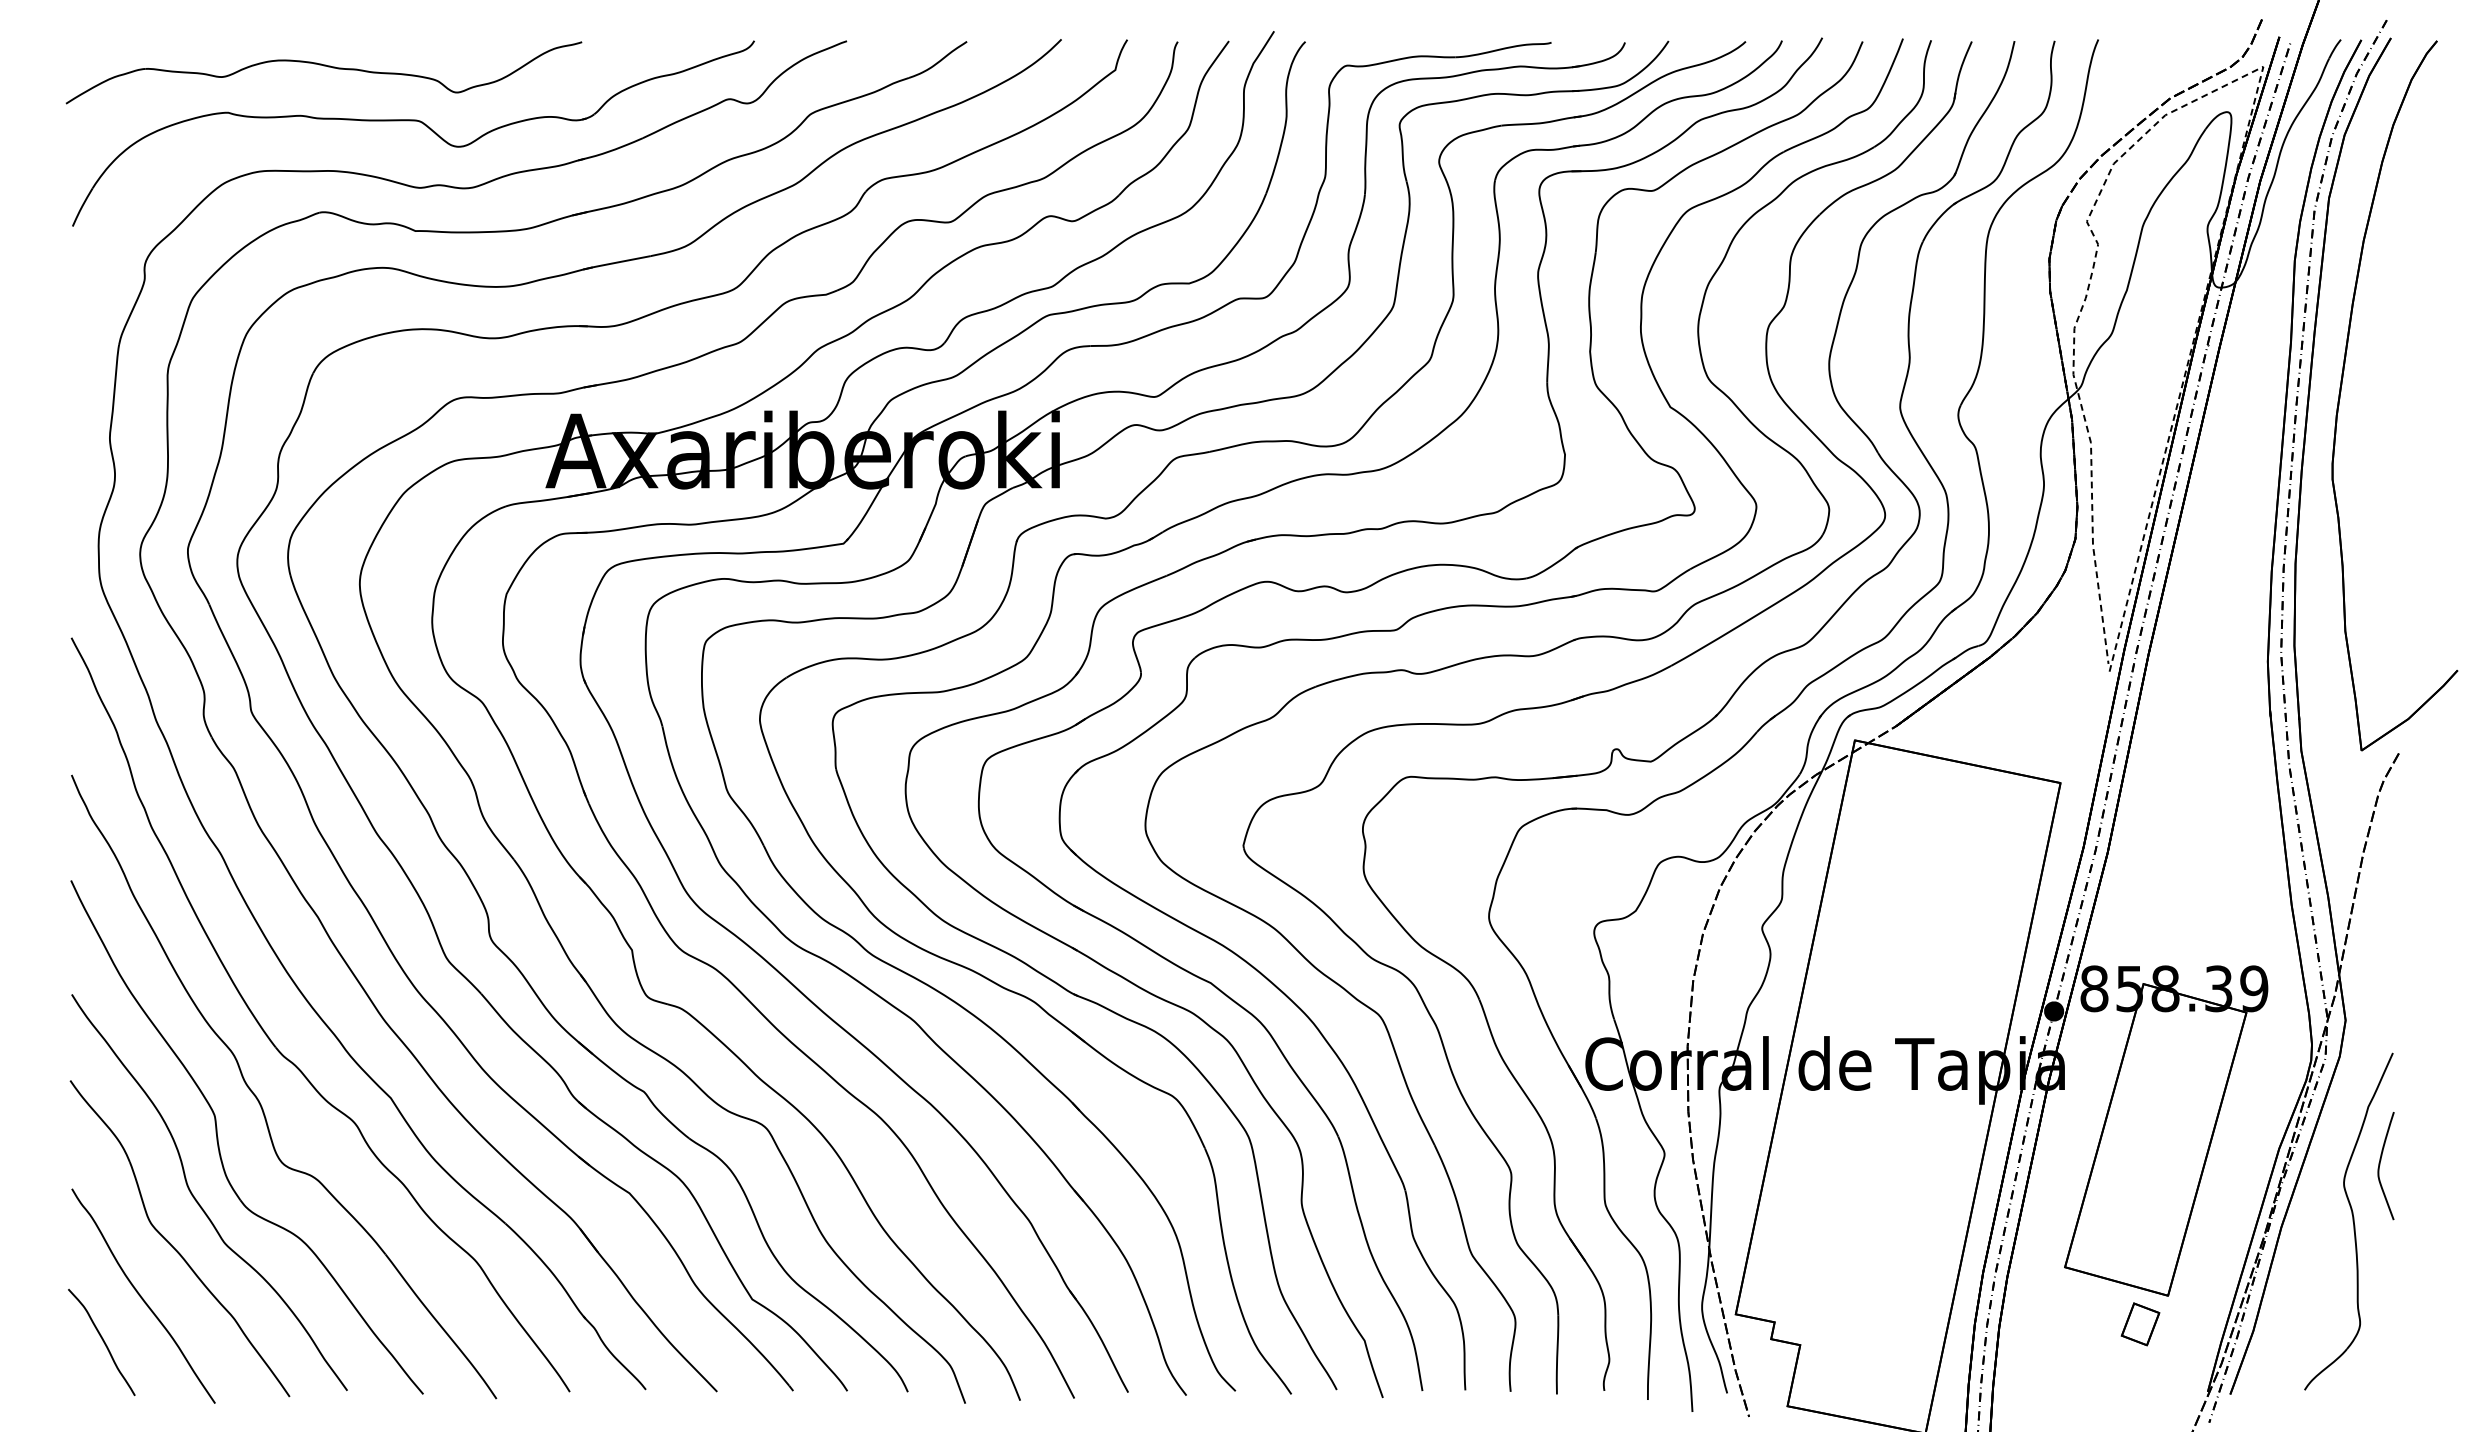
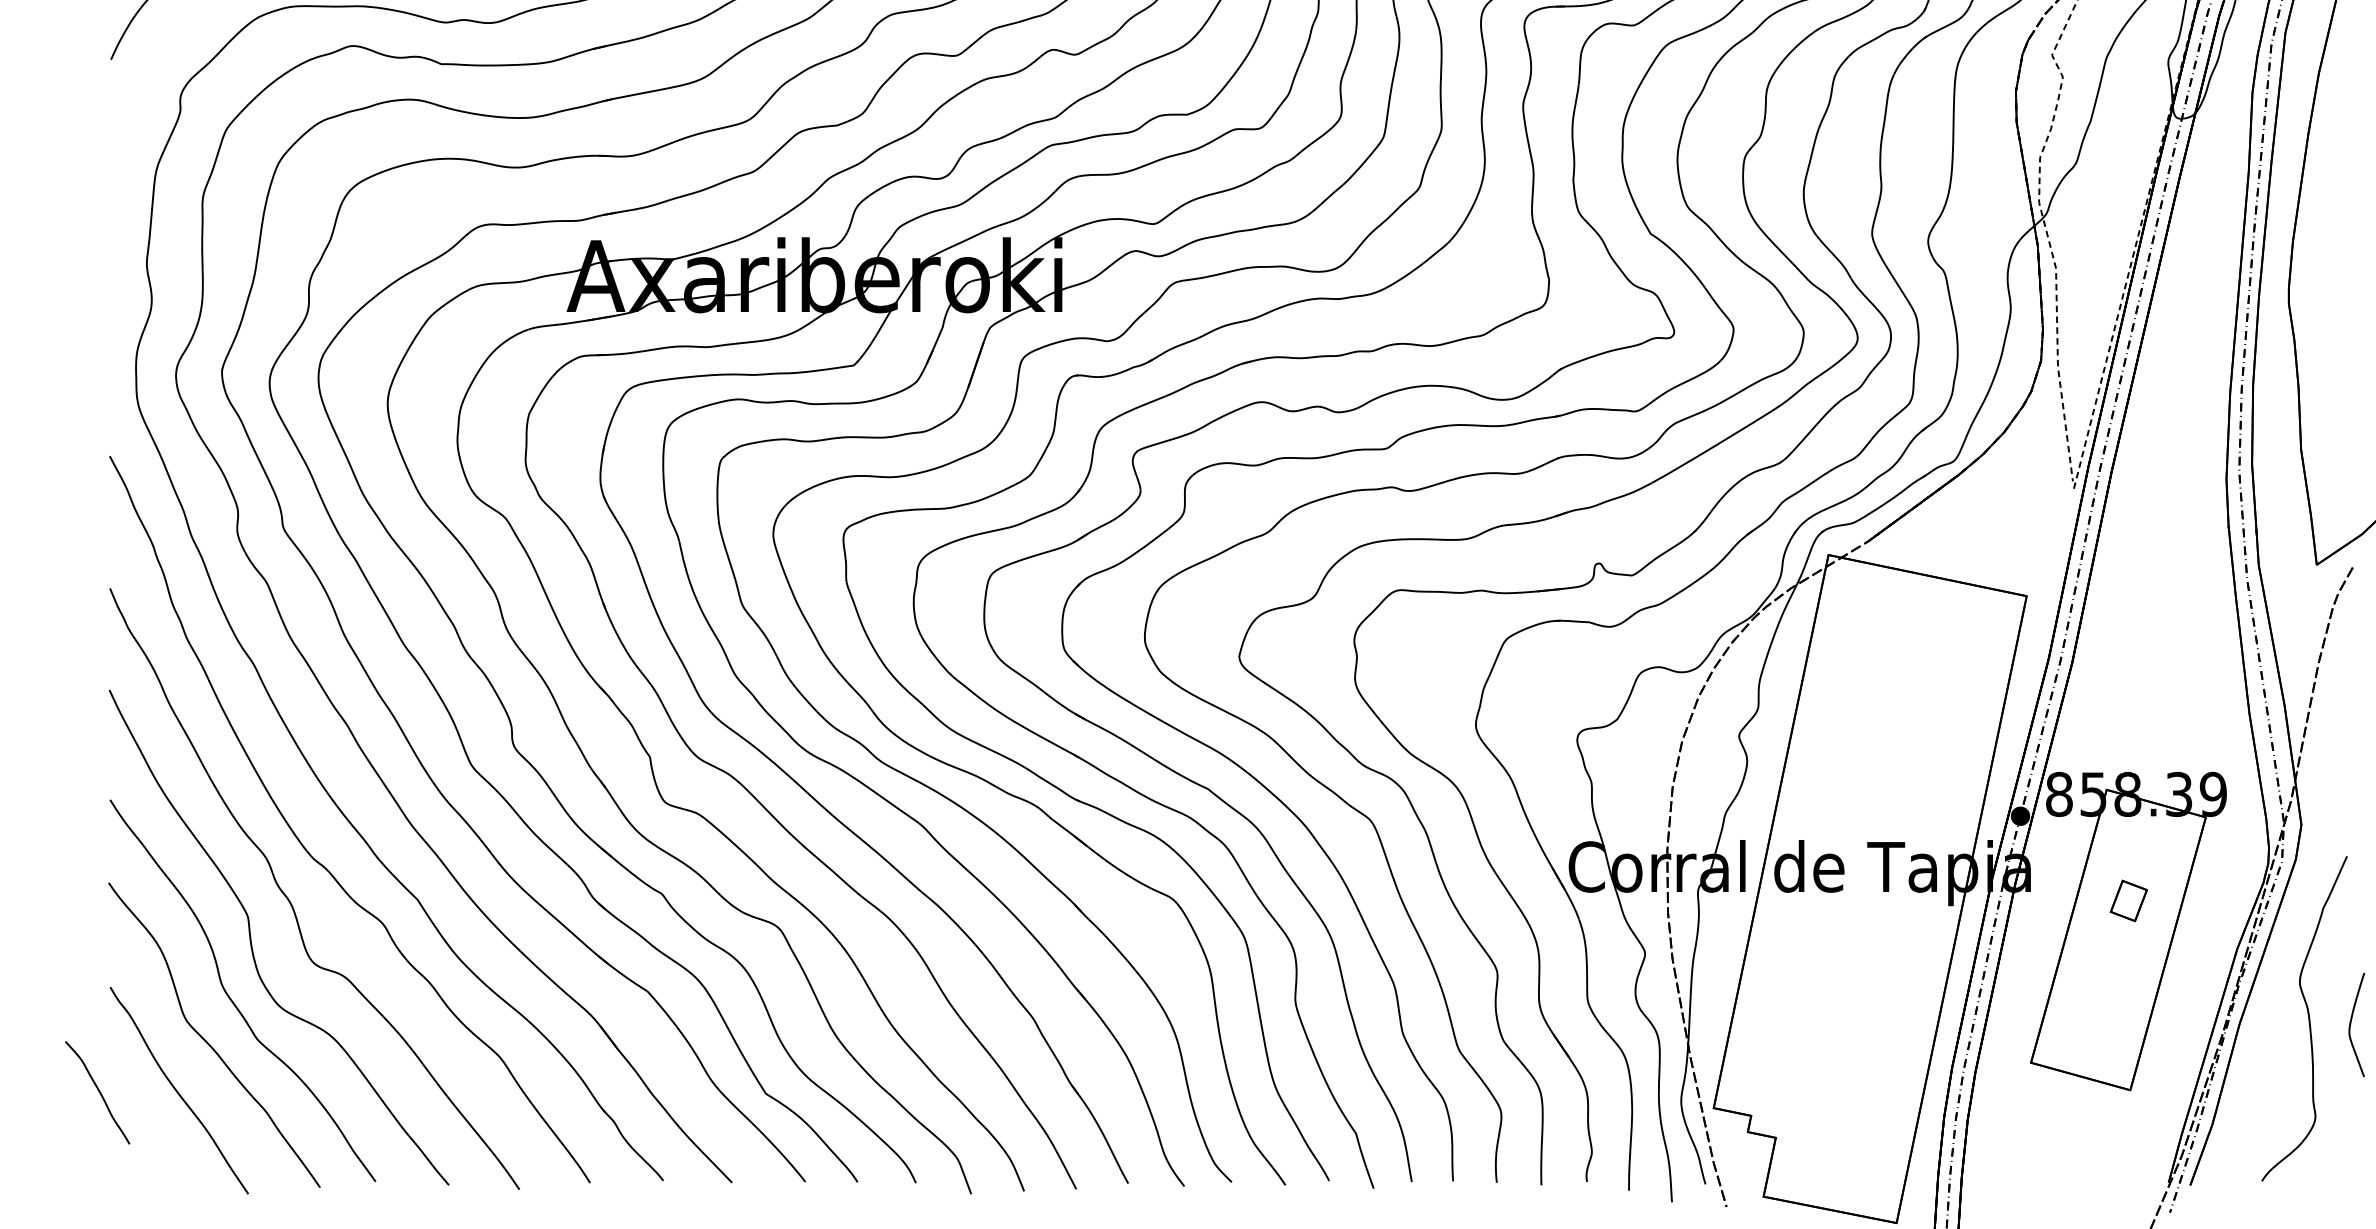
curve: (2380, 1165) -> (2351, 1024), moved
part: (2140, 1324) -> (2128, 901), moved
curve: (102, 1341) -> (98, 1091), moved

